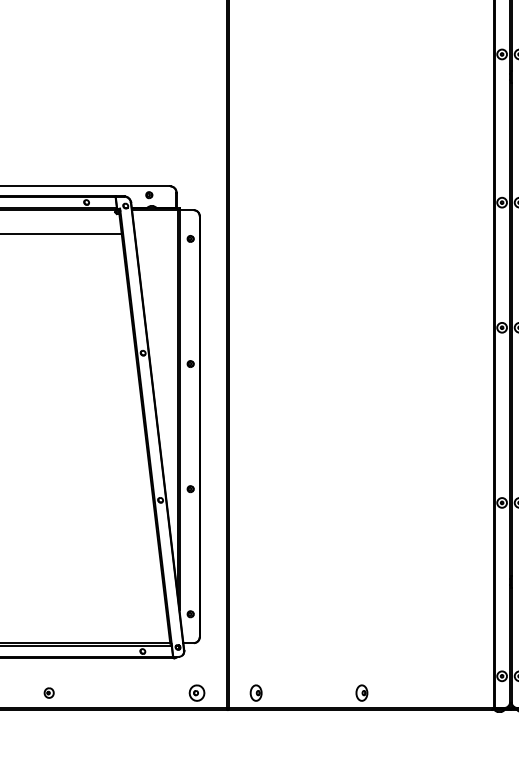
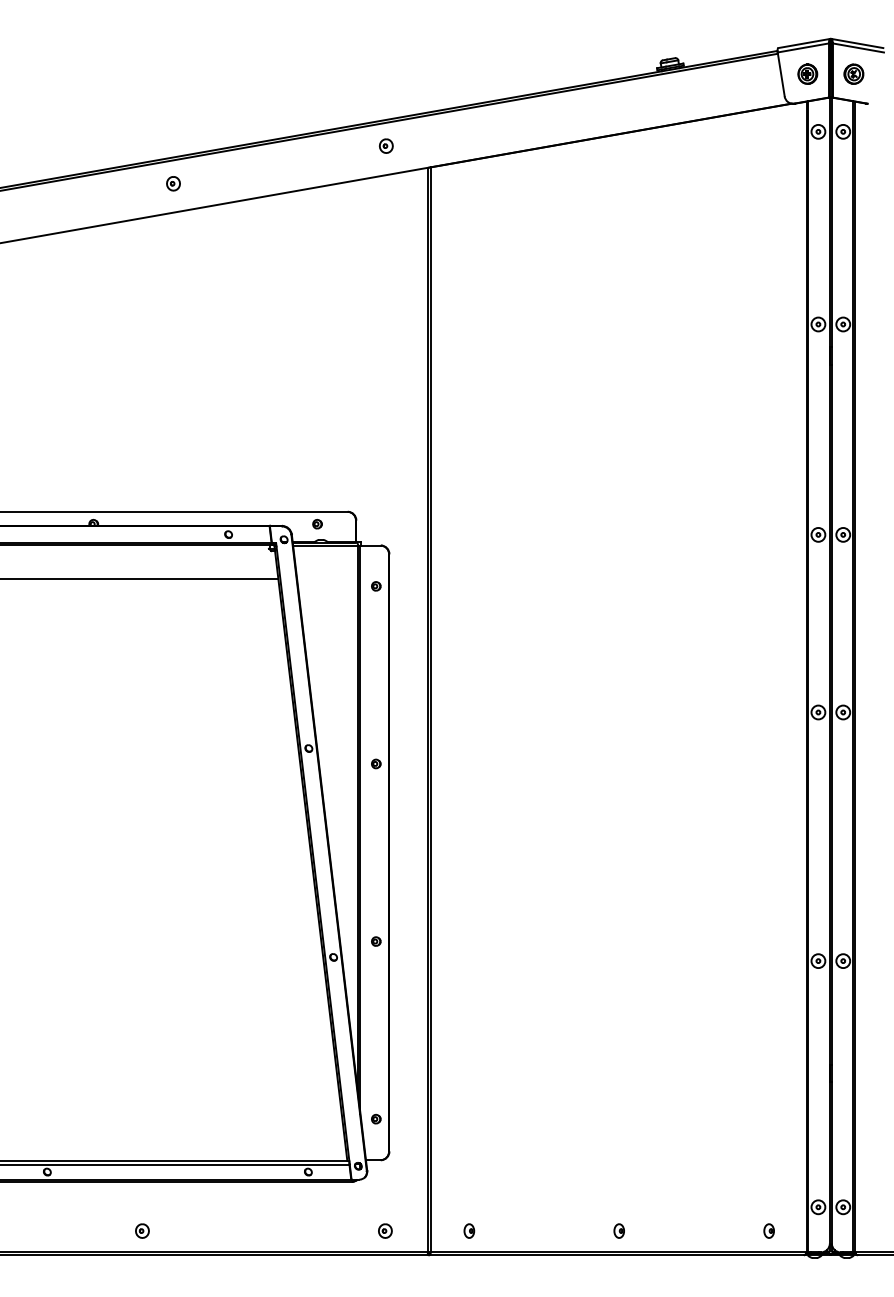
part: (49, 692) -> (142, 1230), moved
part: (197, 692) -> (385, 1230), size x0.62
part: (256, 692) -> (469, 1230), size x0.62
part: (361, 692) -> (618, 1230), size x0.62
part: (466, 692) -> (768, 1230), added

